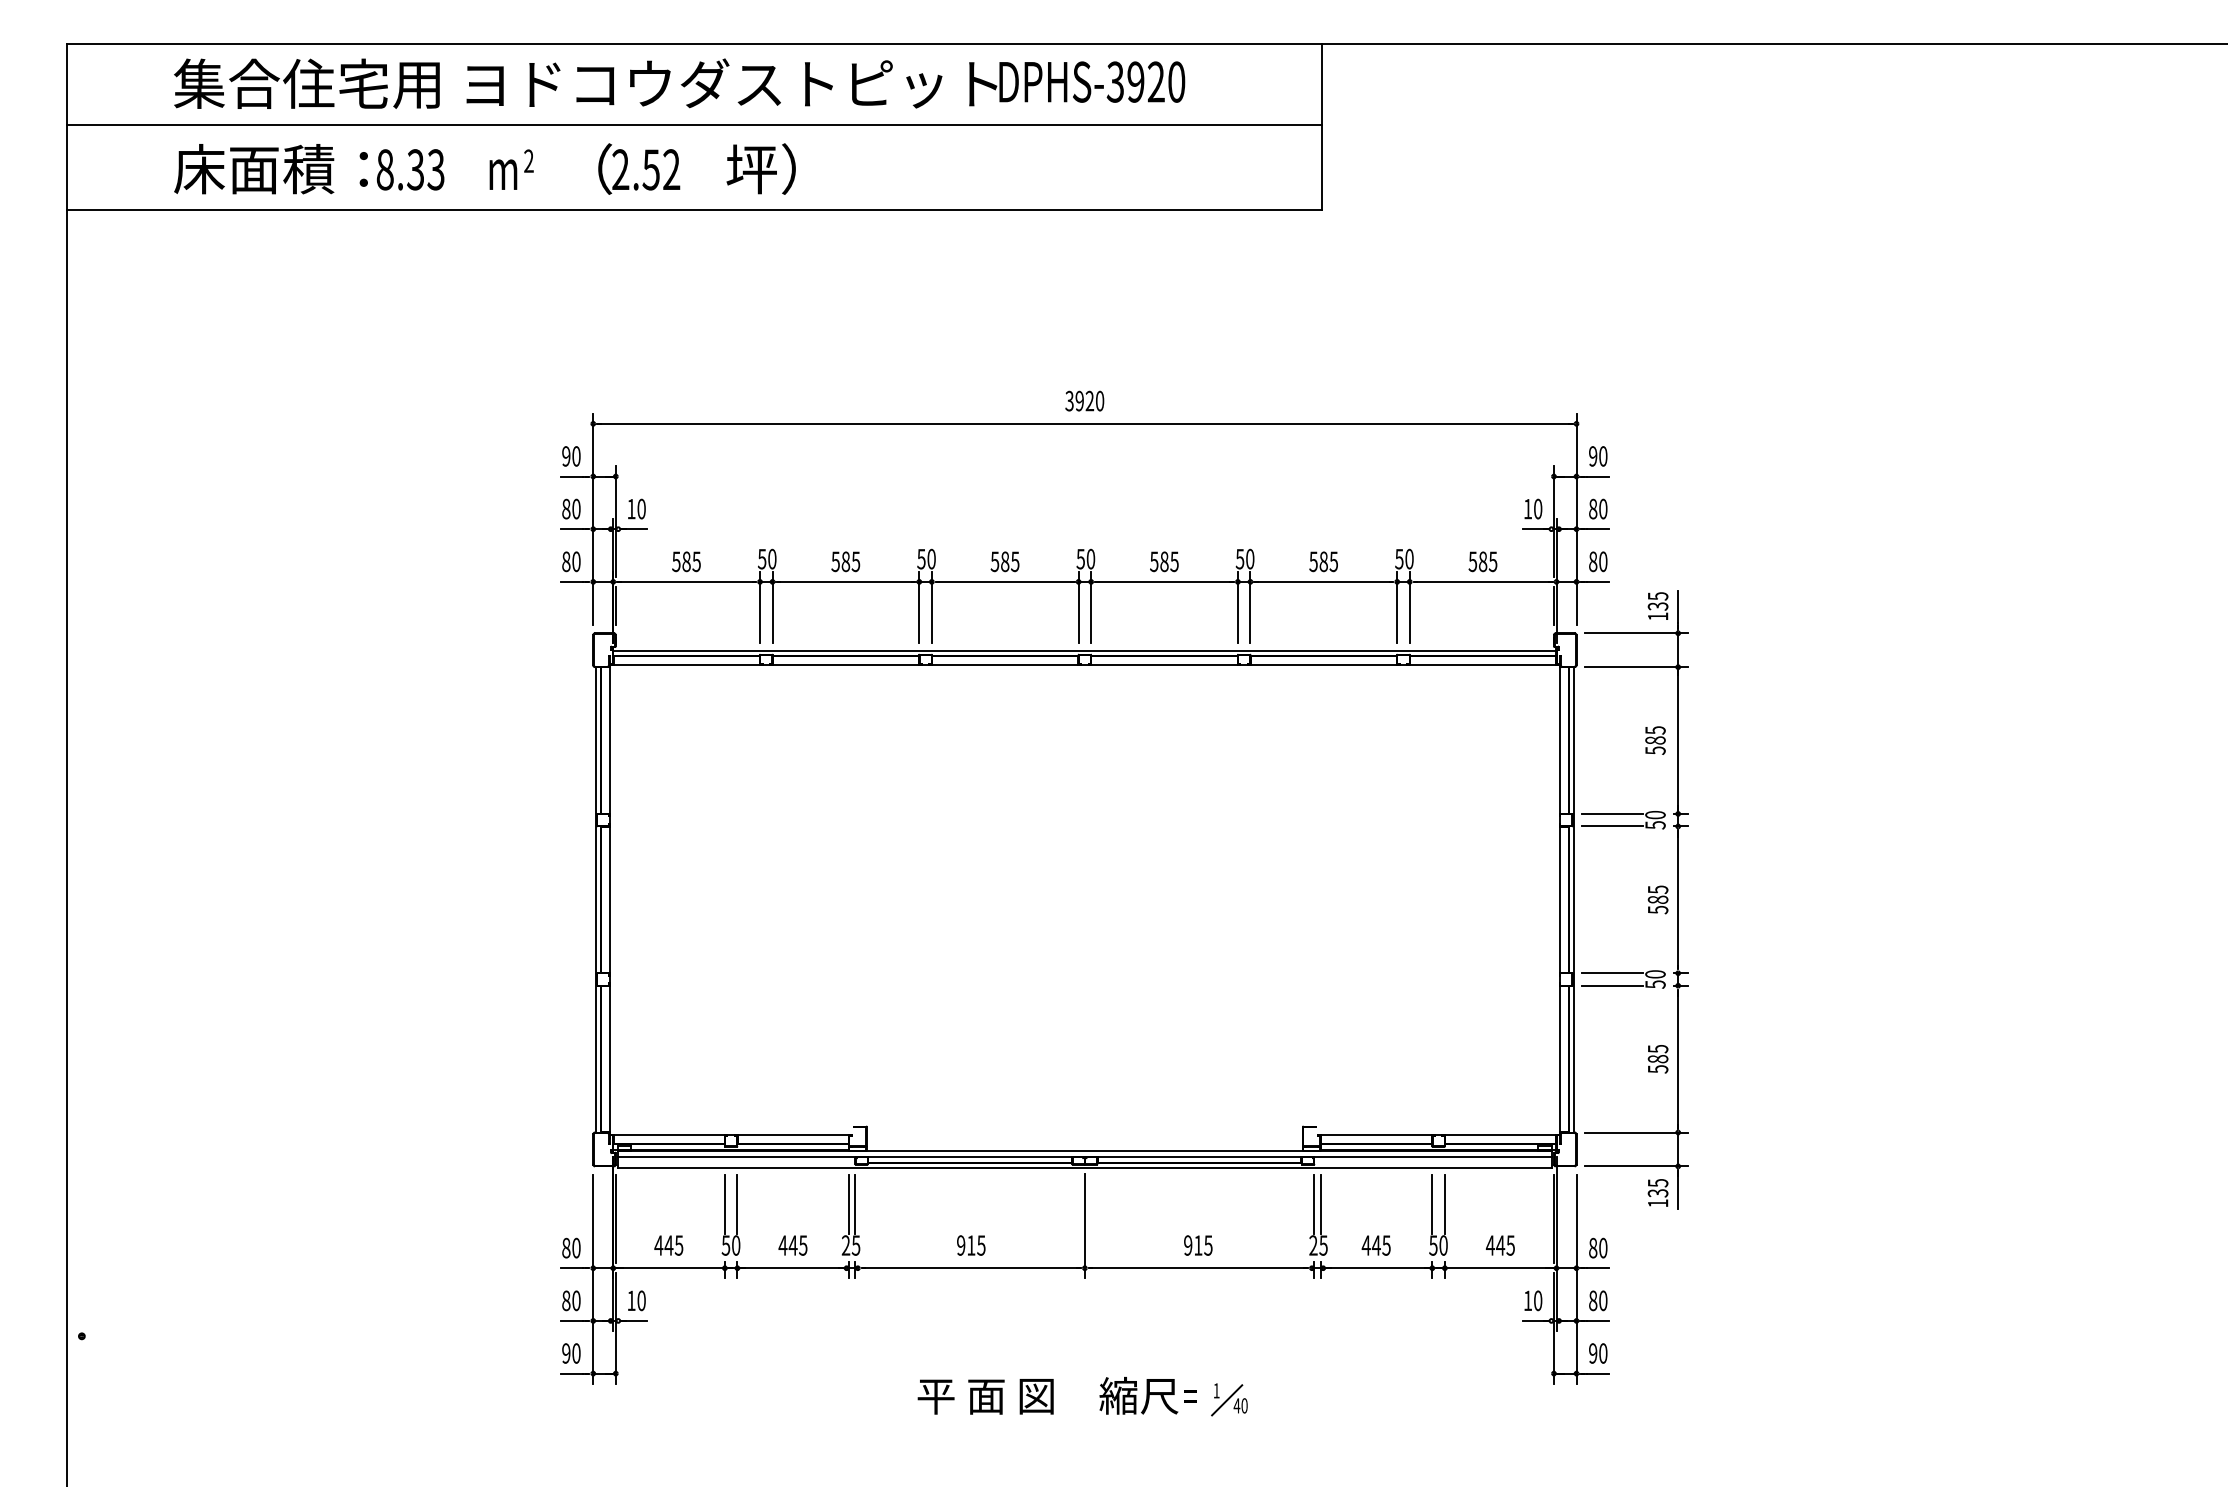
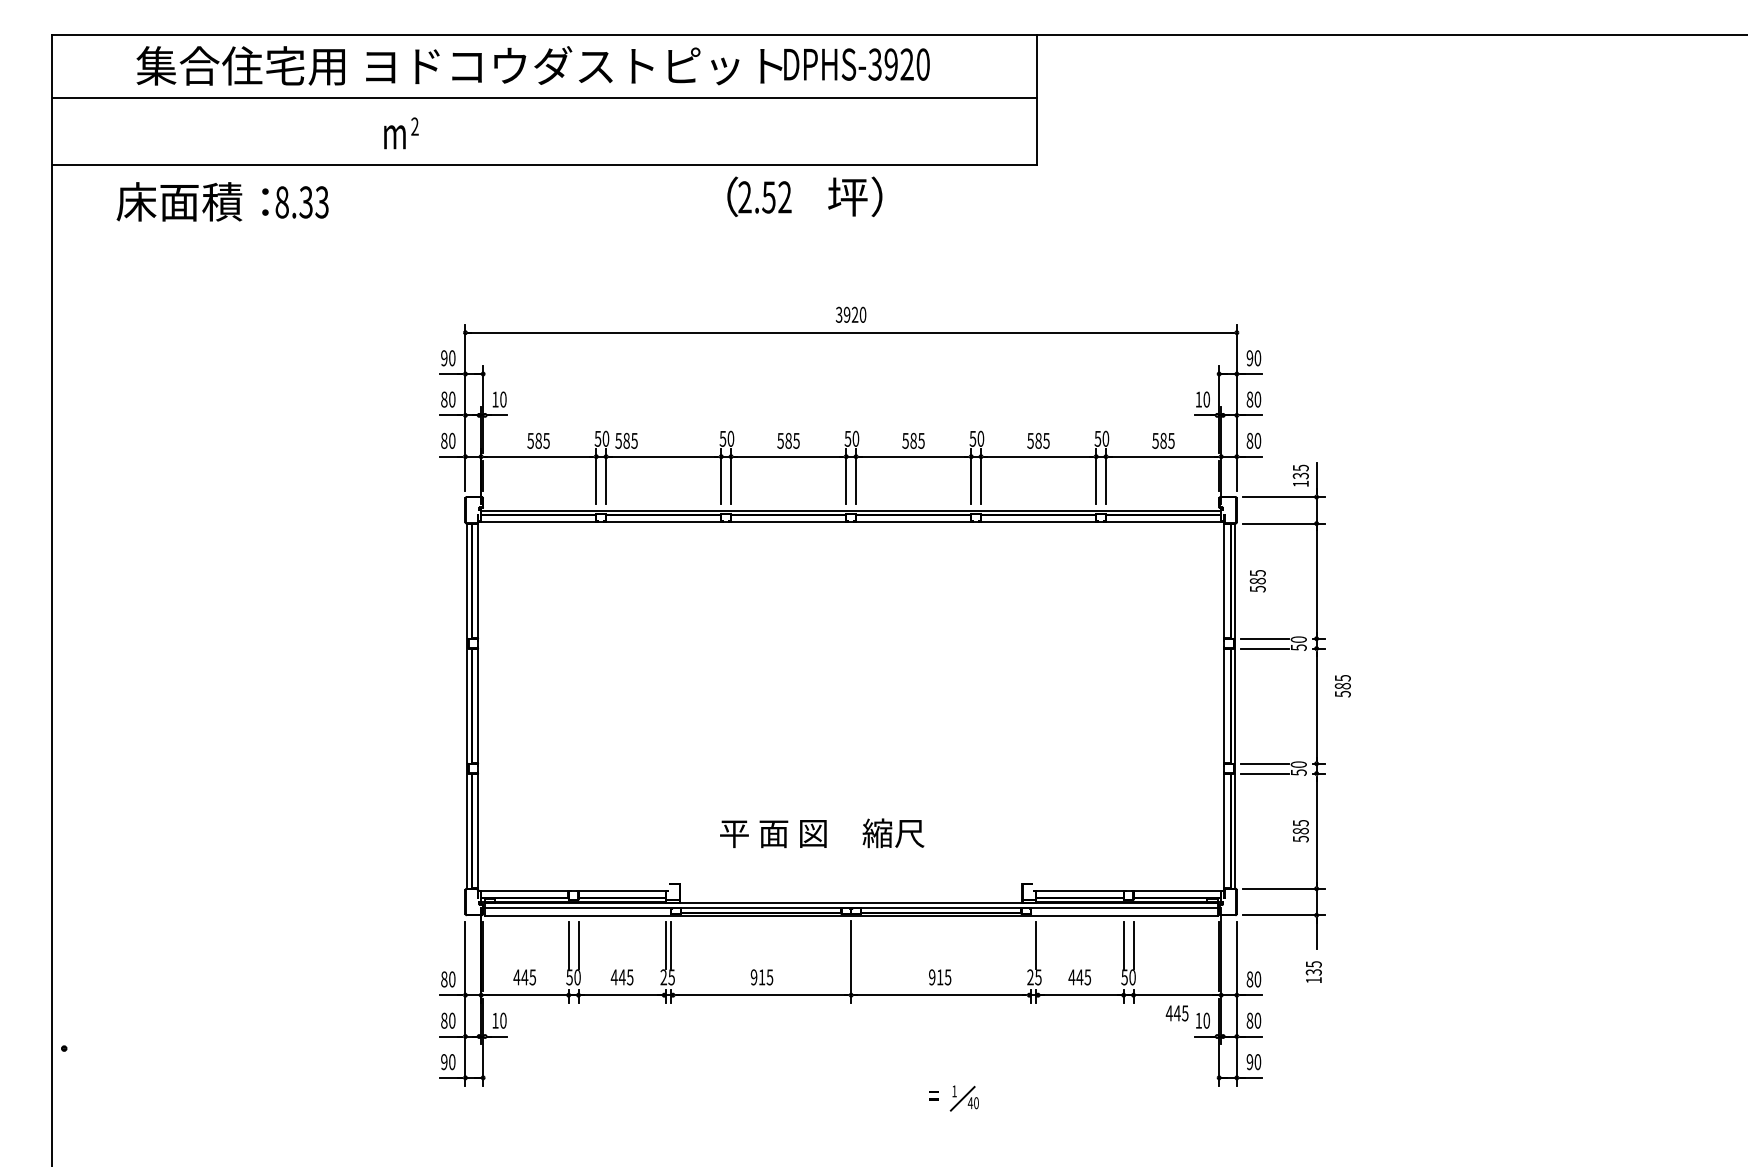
text: (309, 168) -> (222, 201), moved
text: (696, 168) -> (804, 196), moved
text: (845, 561) -> (626, 440), moved
text: (1655, 740) -> (1257, 581), moved
text: (1657, 900) -> (1342, 686), moved
text: (1657, 1192) -> (1313, 971), moved
line: (1314, 1203) -> (1031, 944), removed
text: (1499, 1245) -> (1176, 1013), moved
text: (1048, 1396) -> (822, 833), moved

